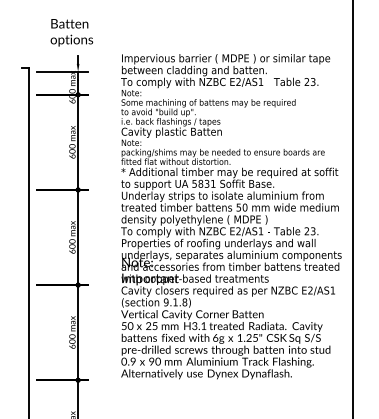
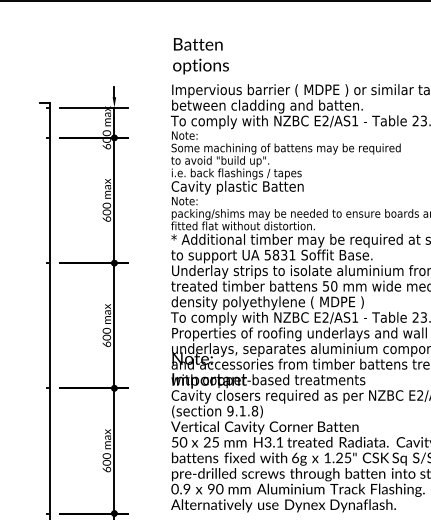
text: (71, 32) -> (200, 55), moved

